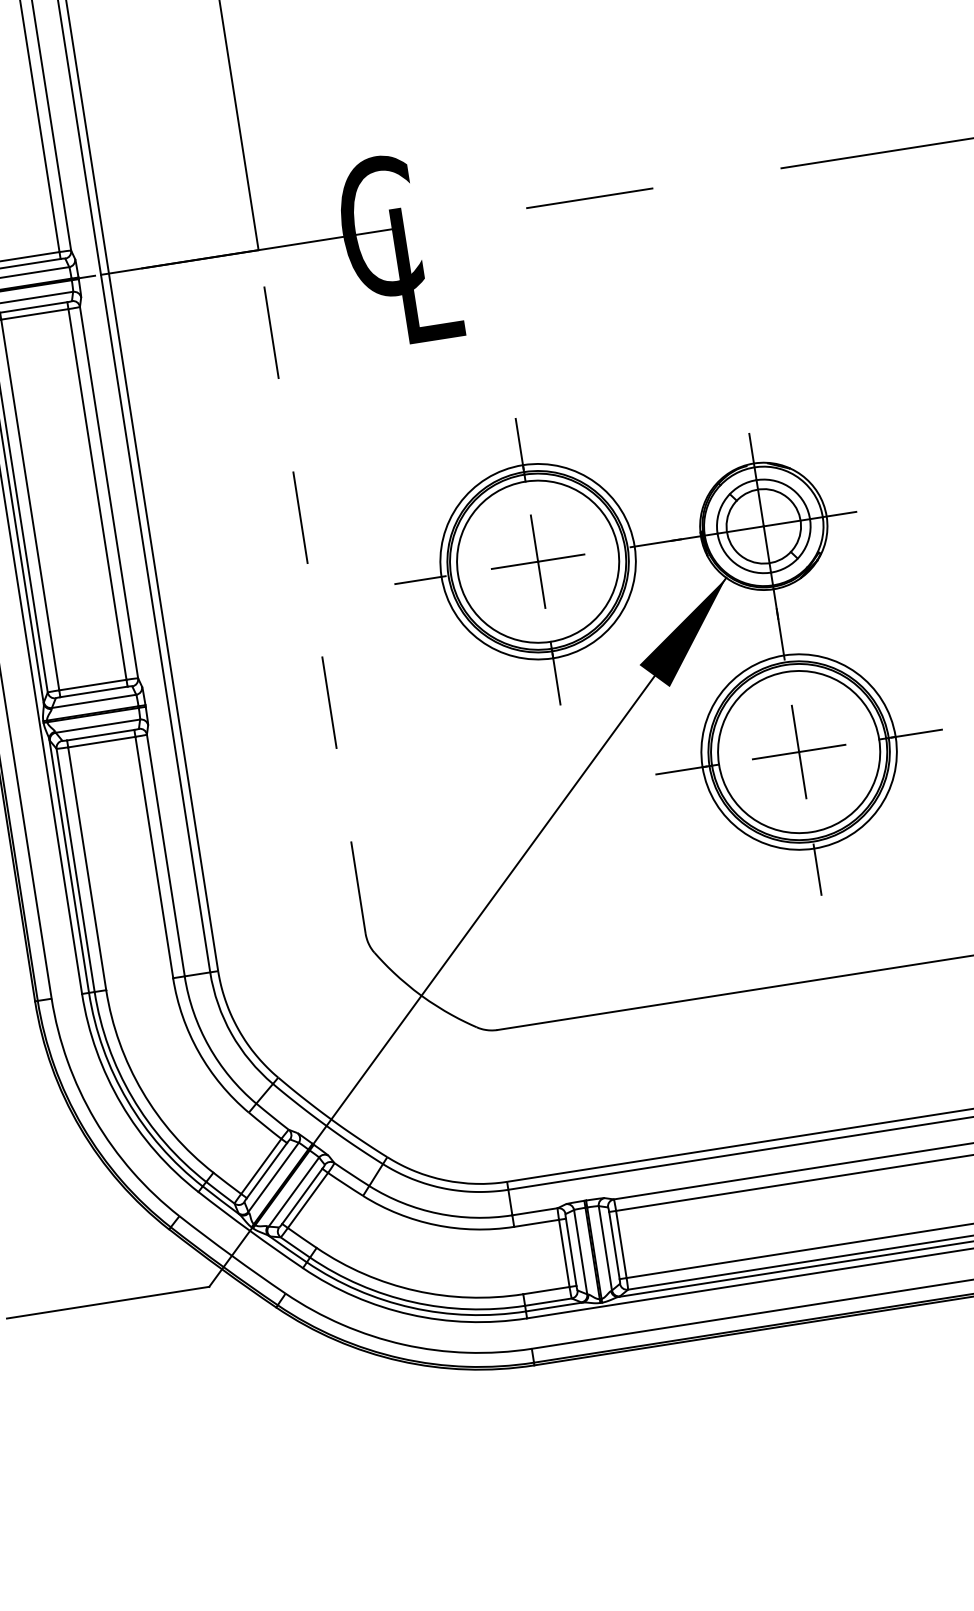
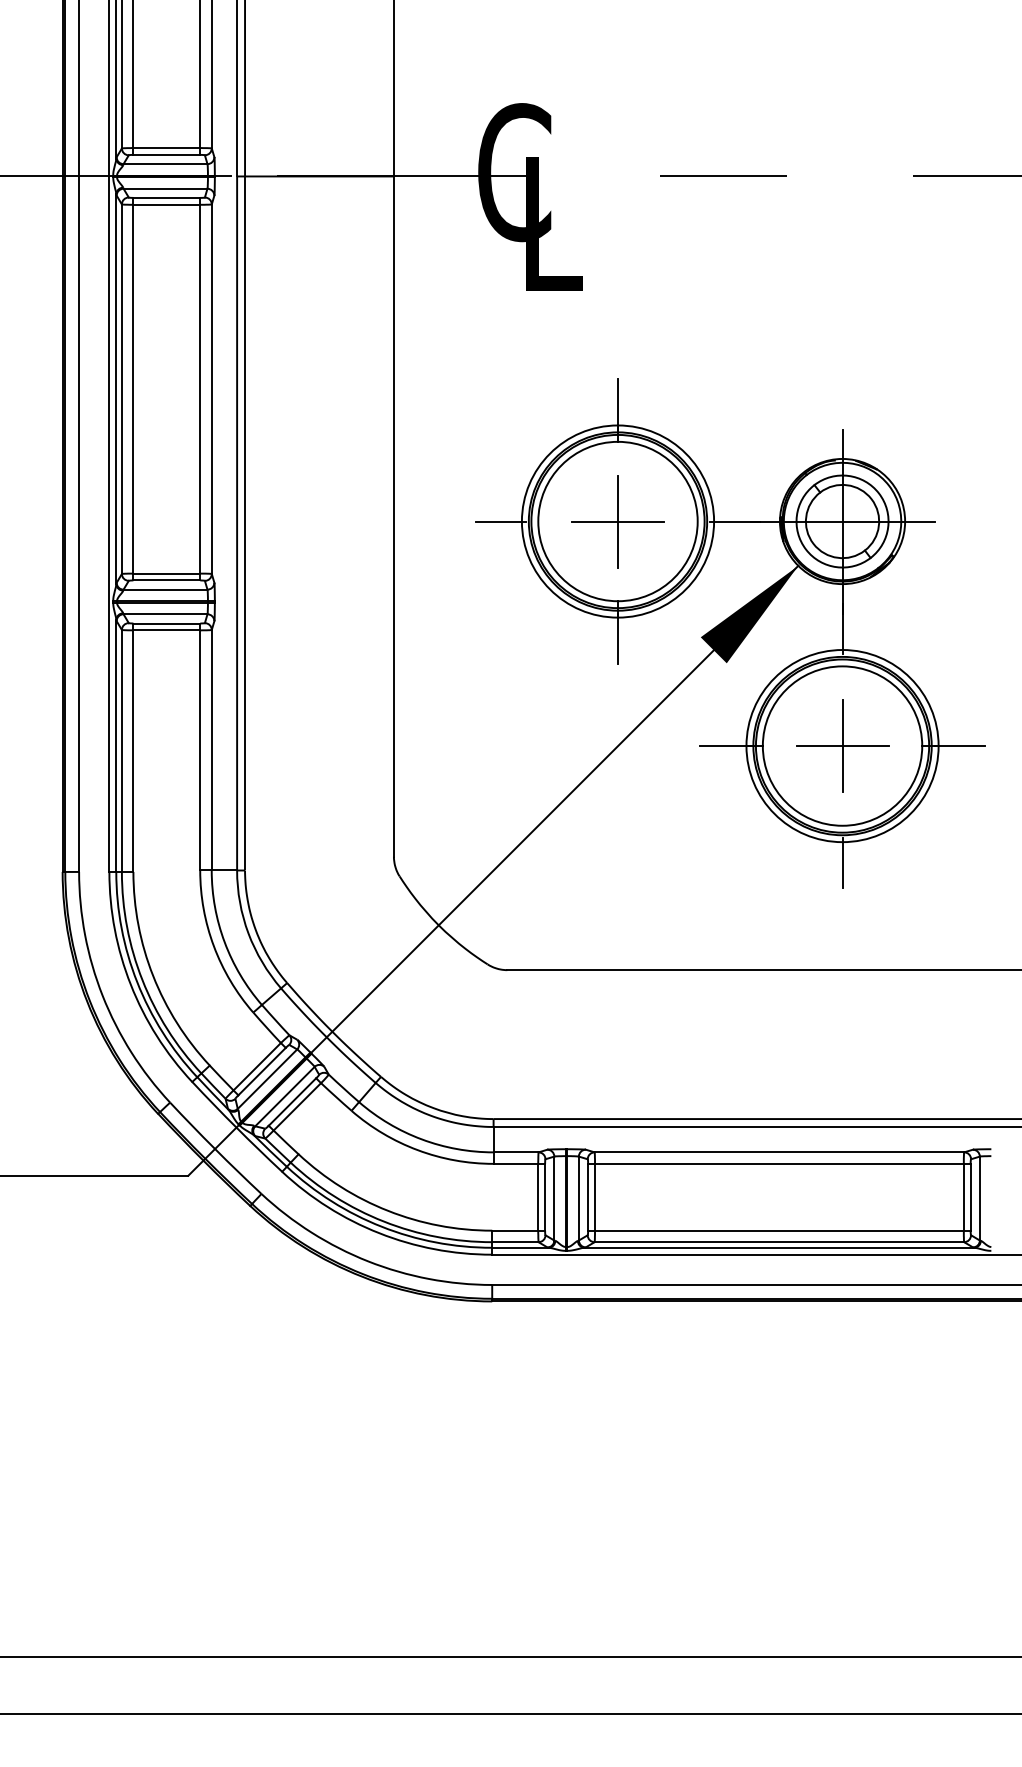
line: (311, 591) -> (393, 516), dashed -> solid

